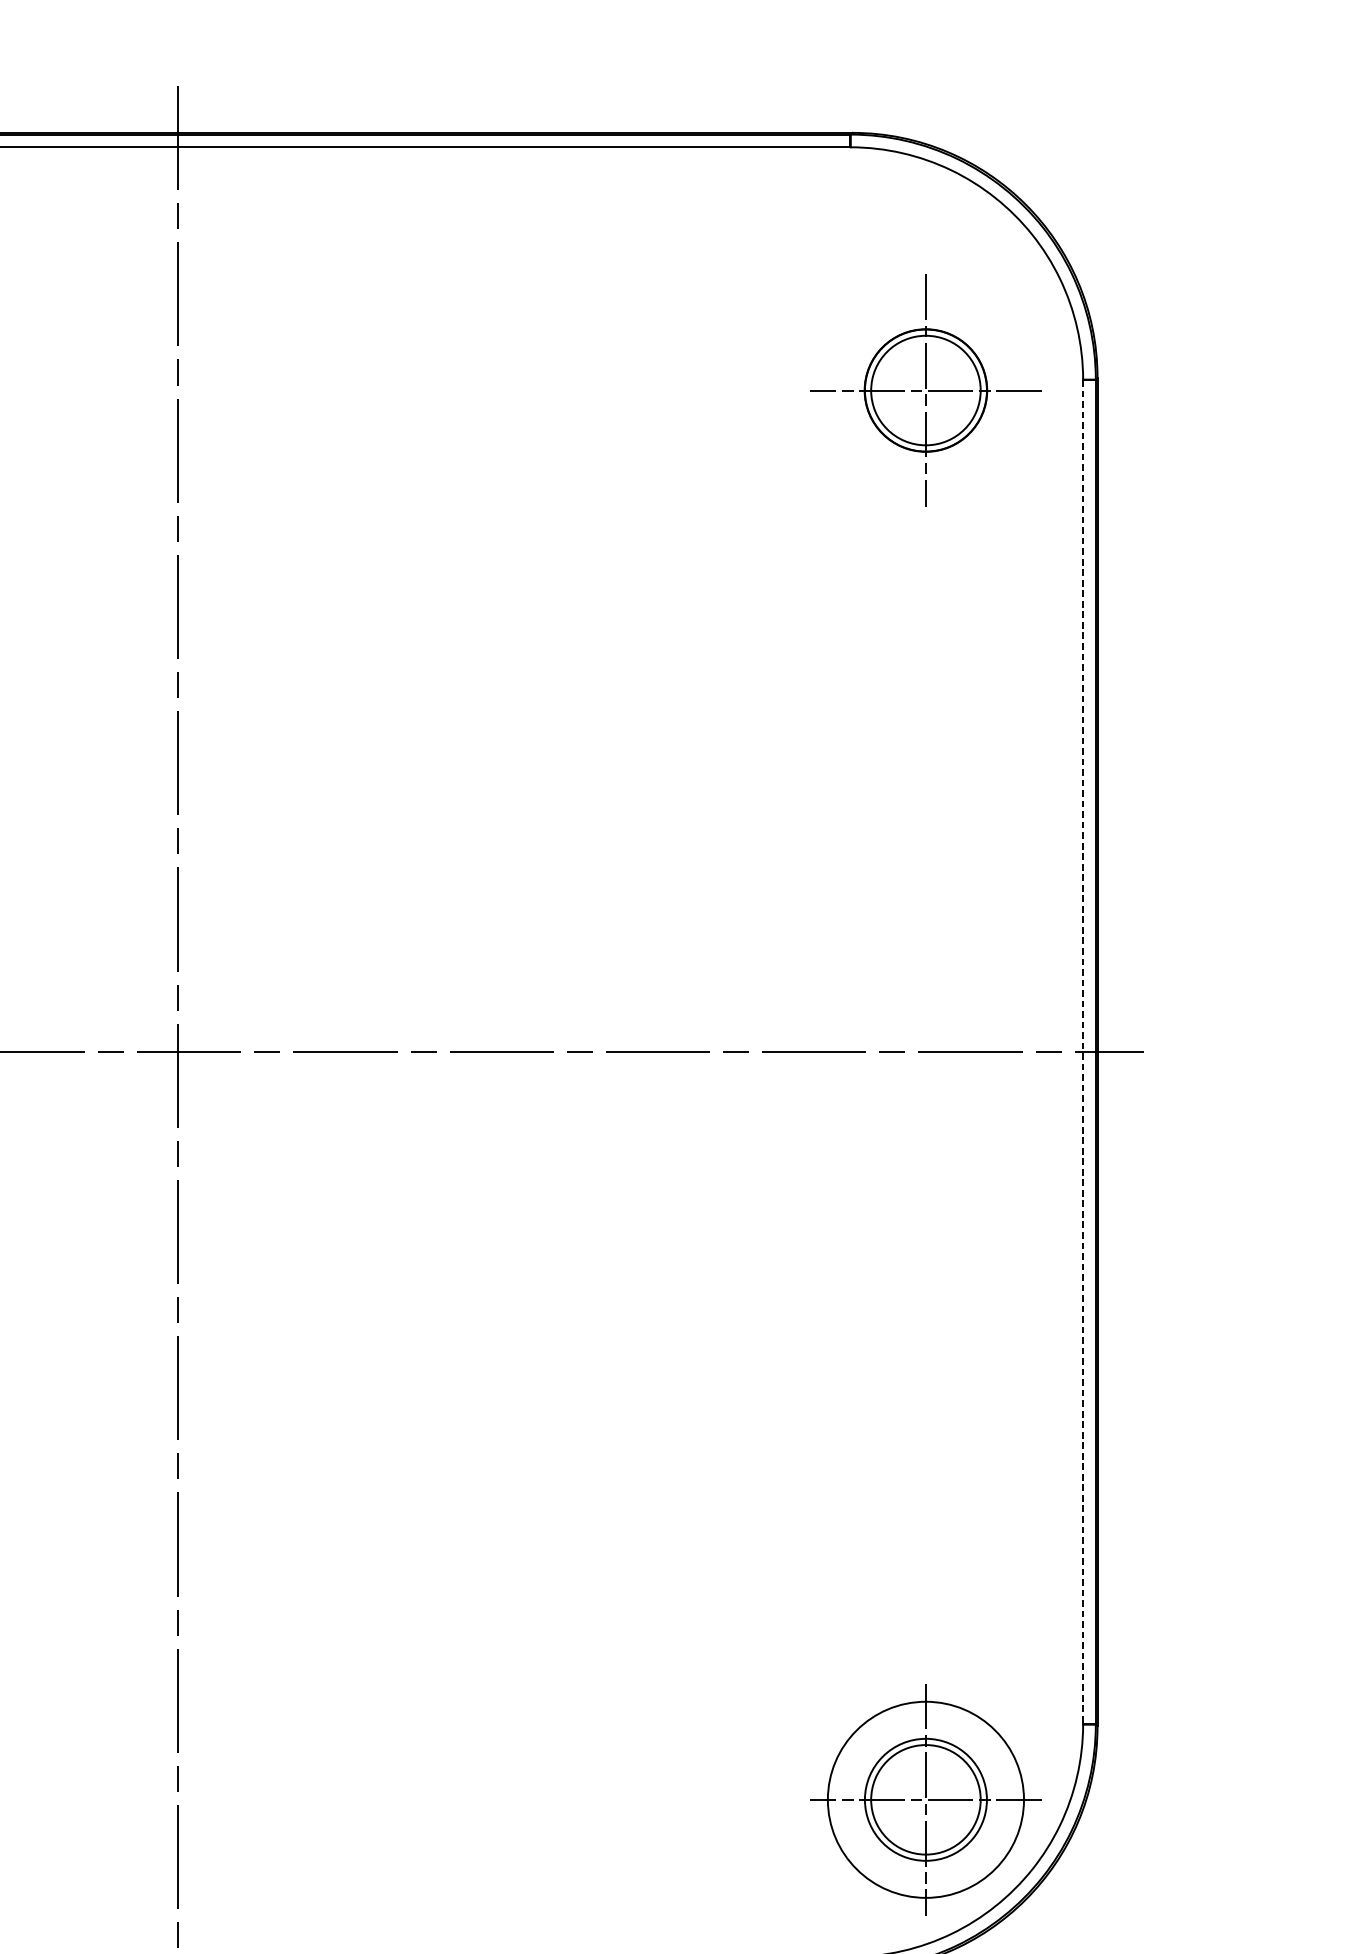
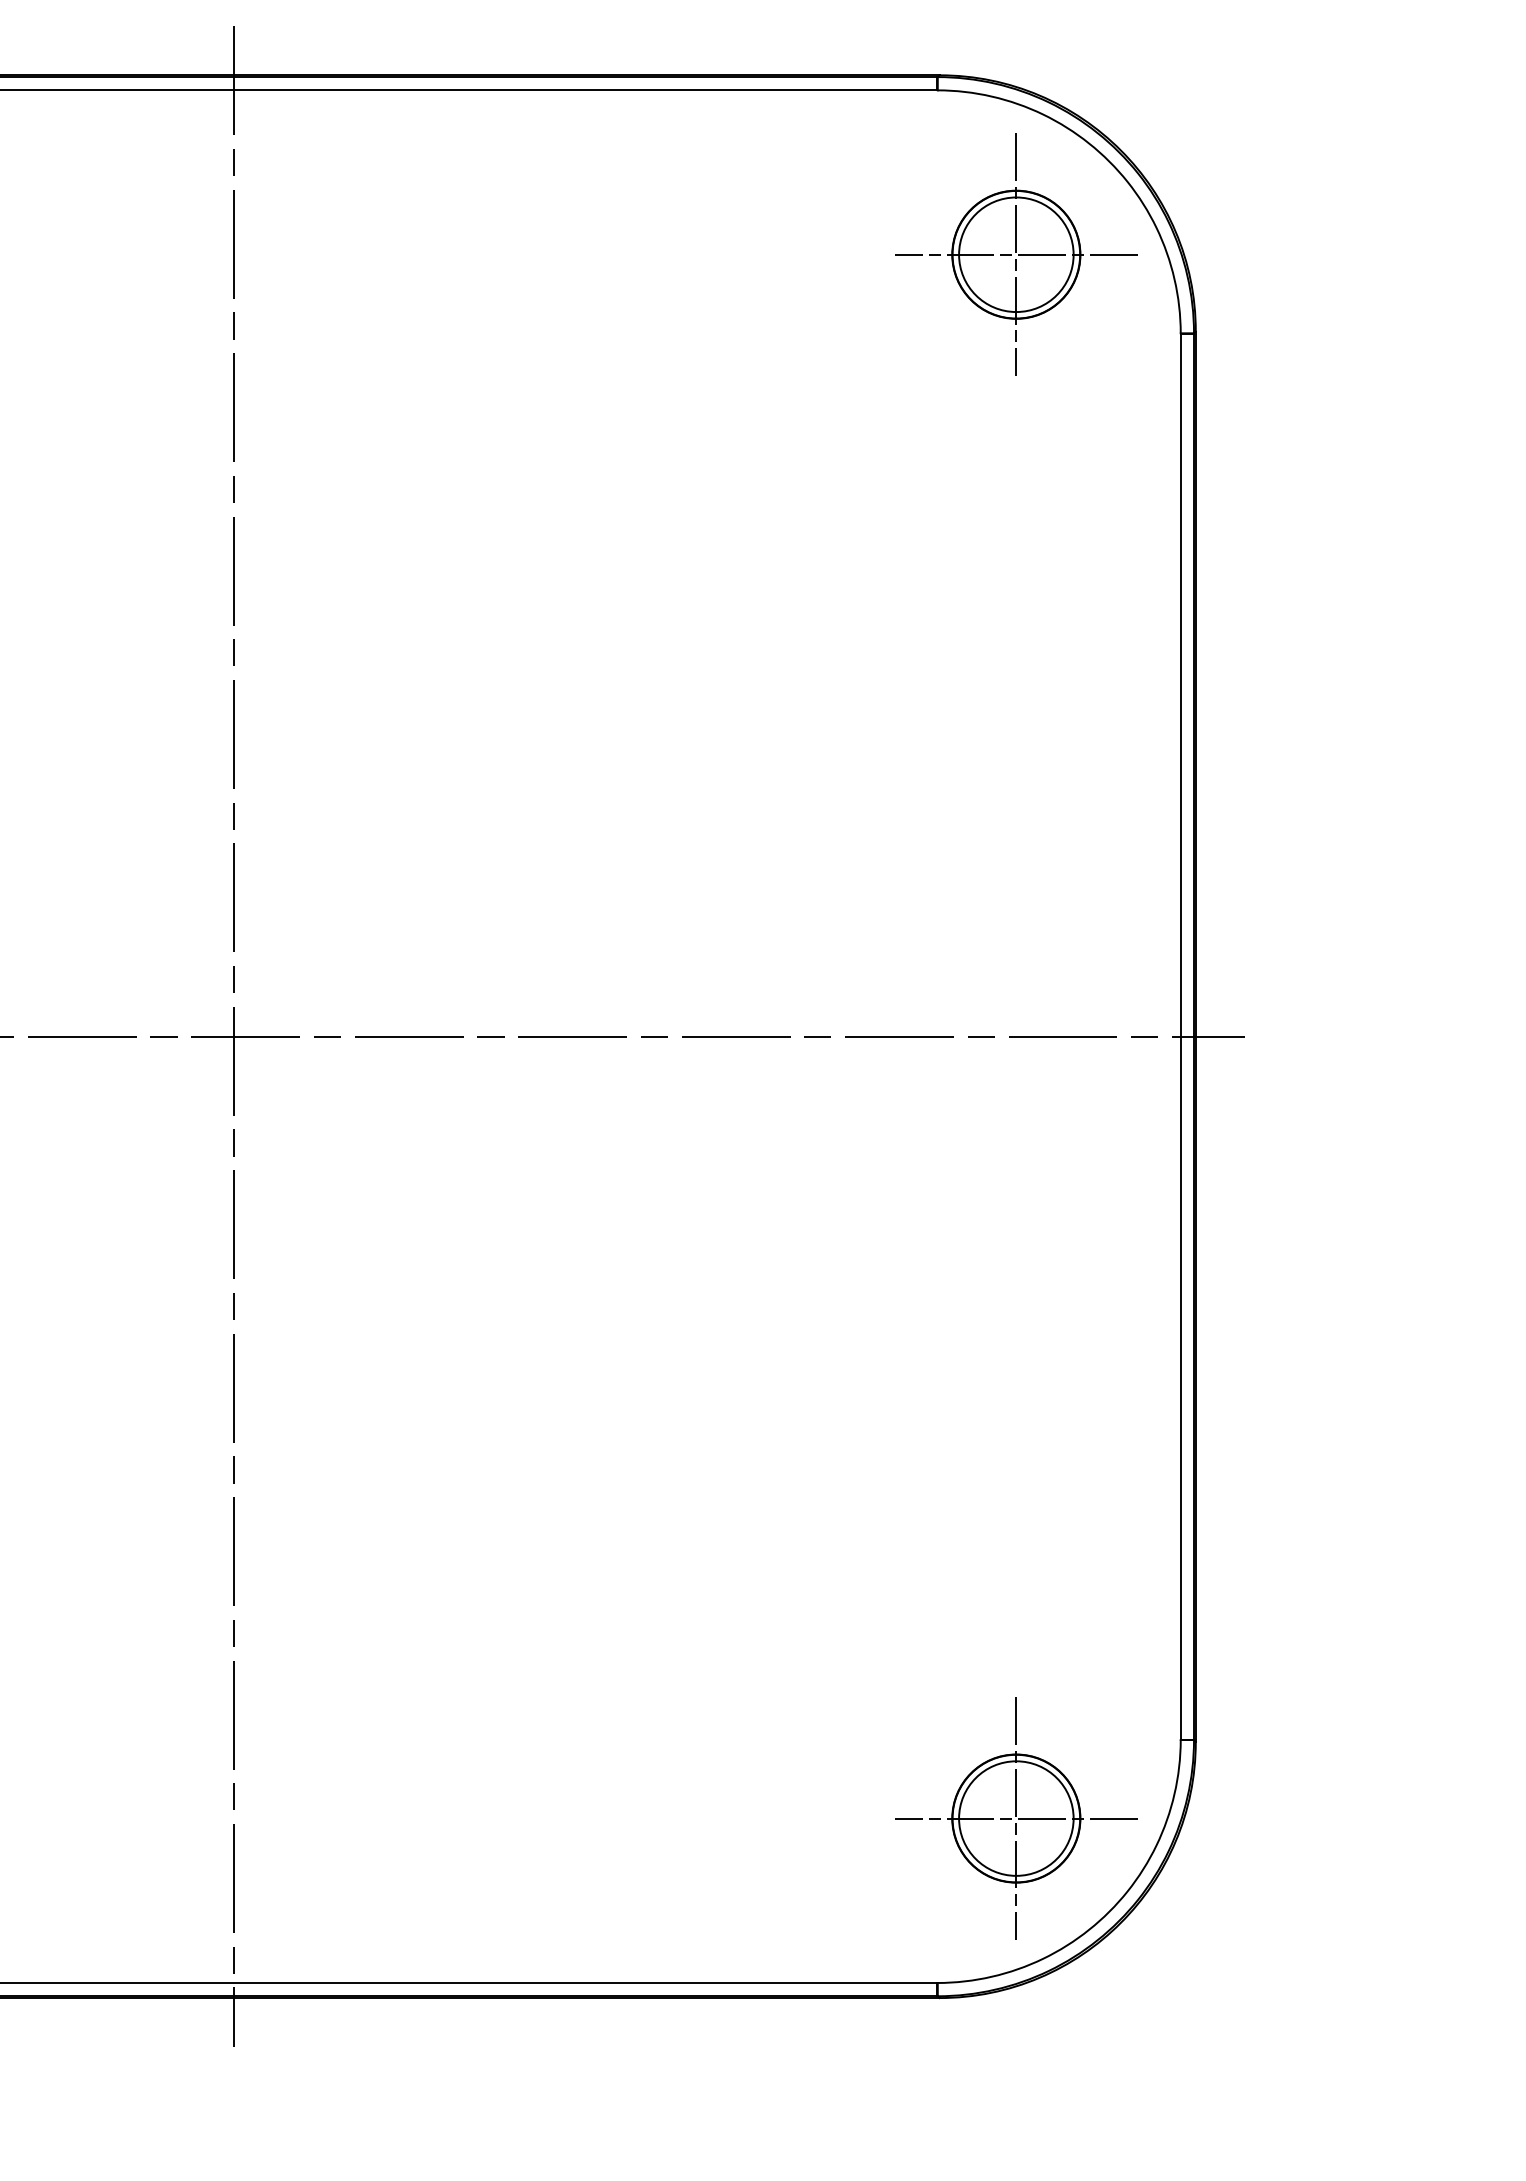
part: (926, 390) -> (1016, 254), moved
line: (1082, 1051) -> (1180, 1036), dashed -> solid
circle: (926, 1799) -> (1016, 1818), size x0.62

